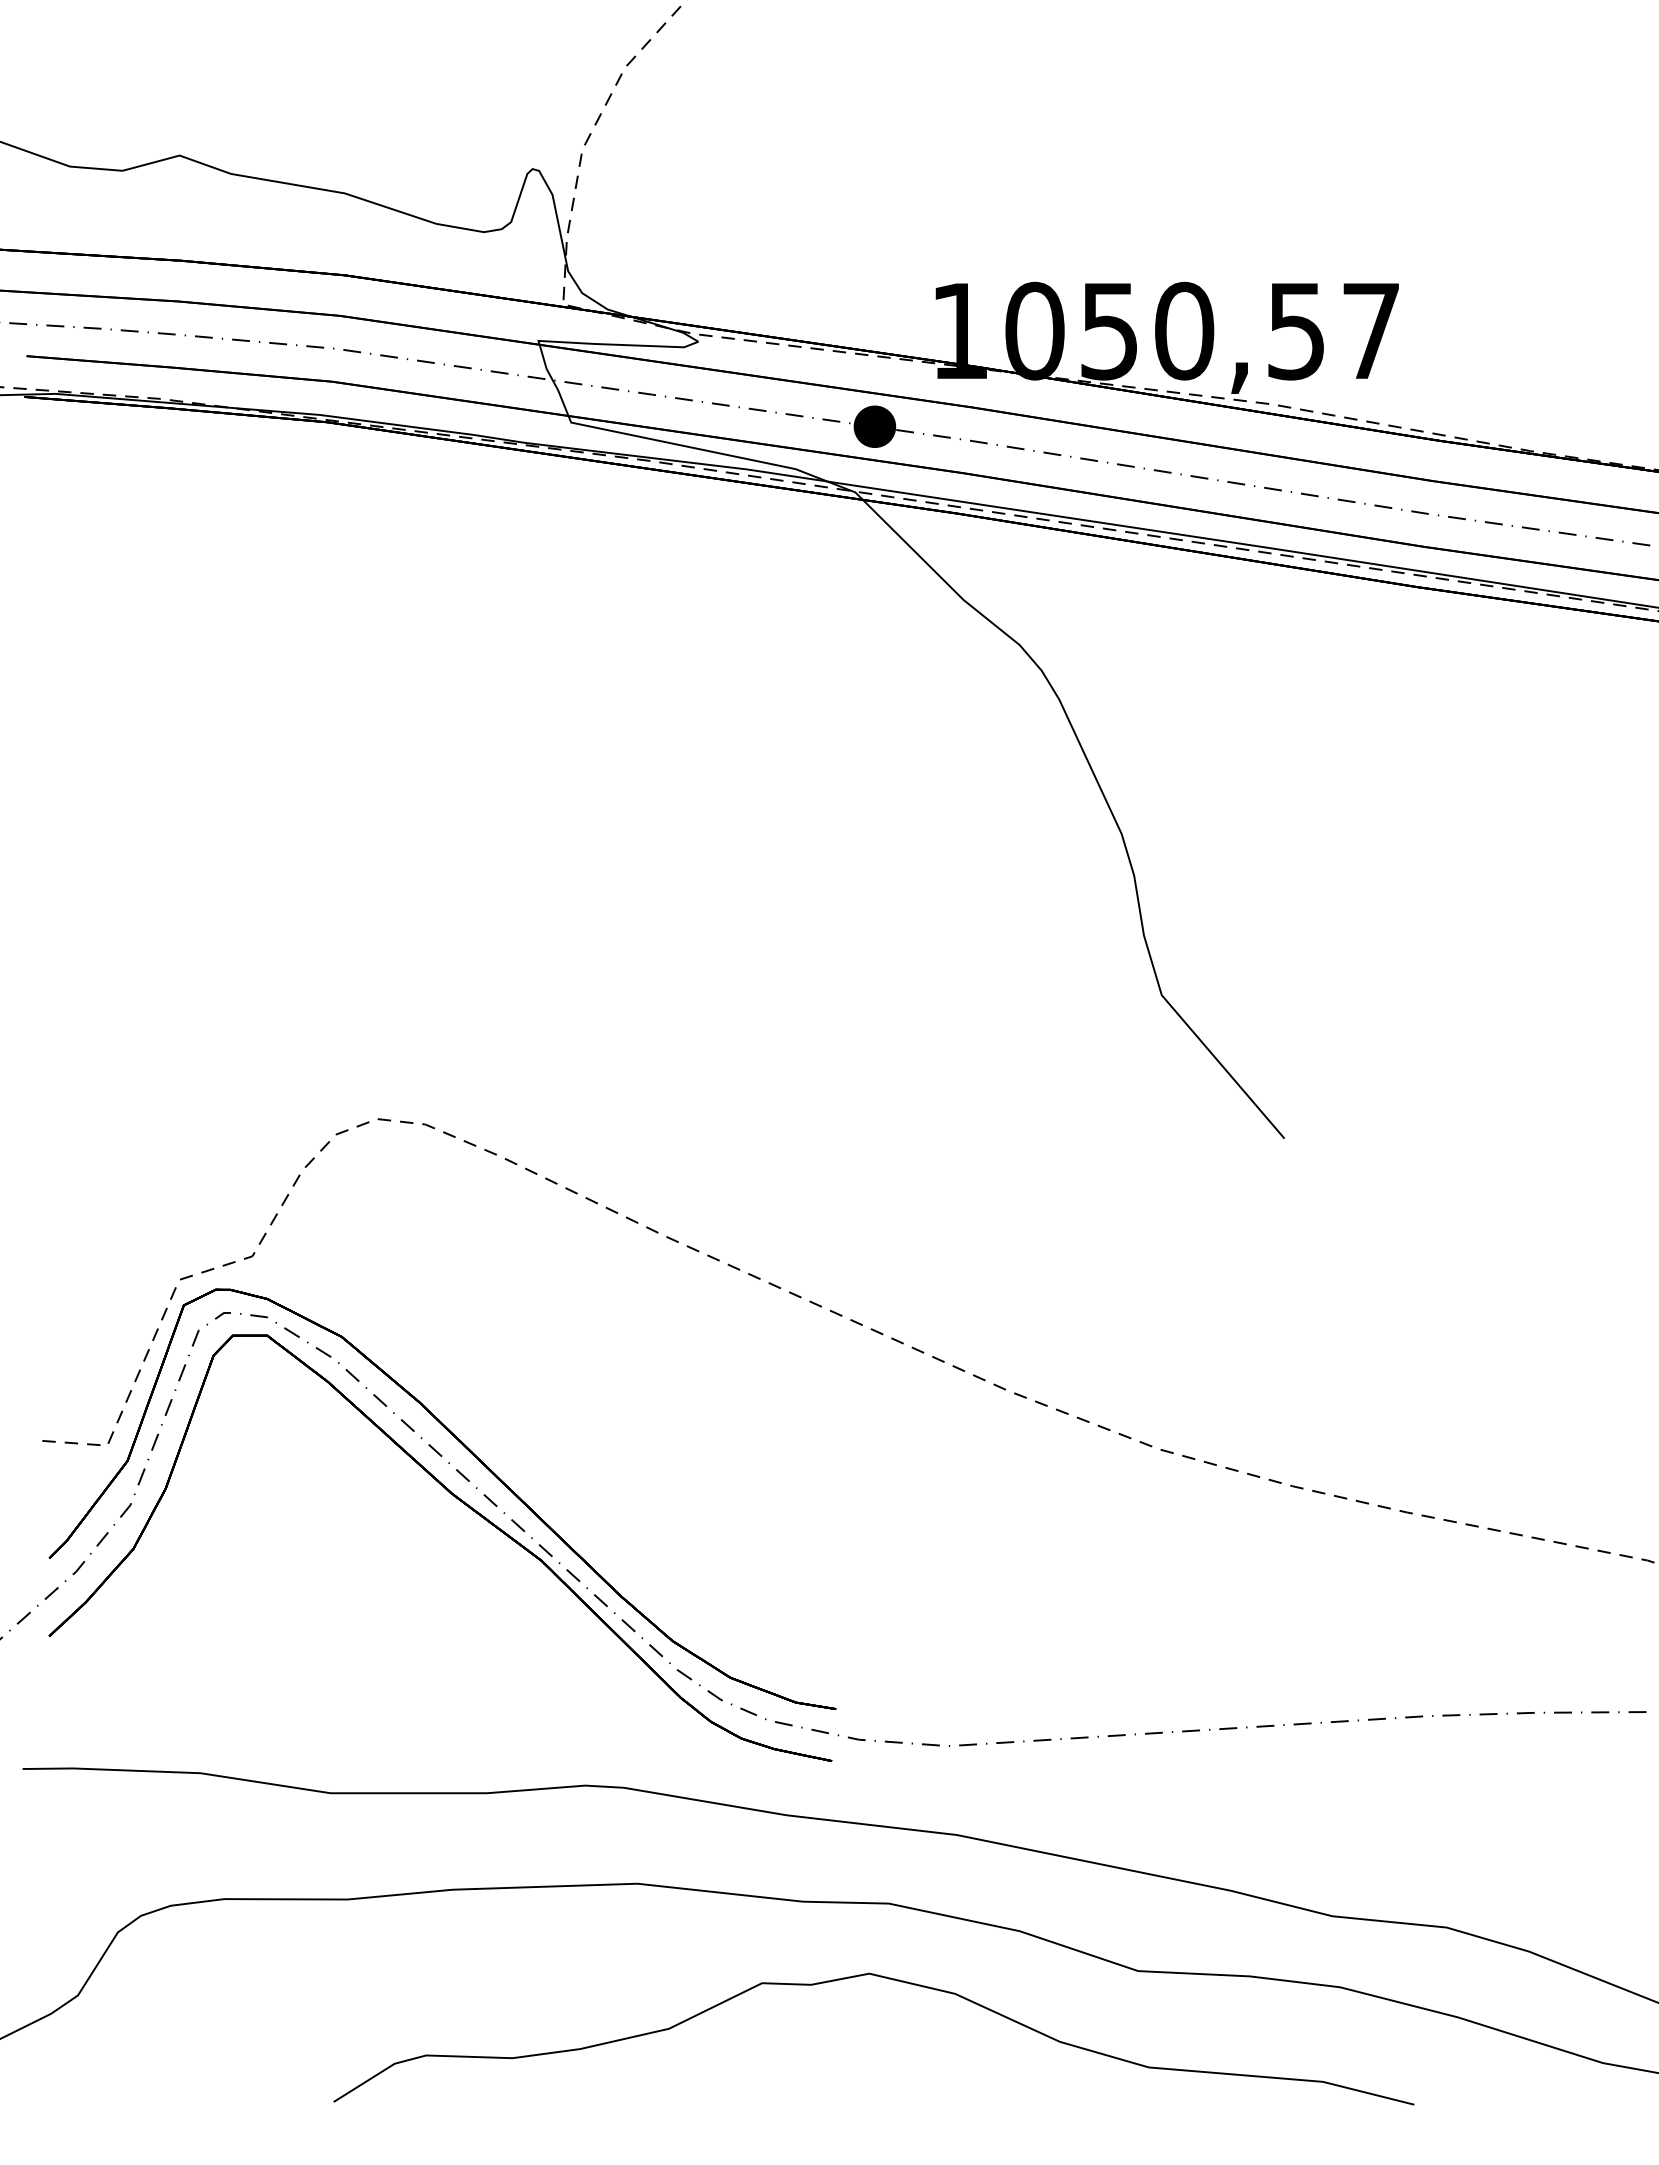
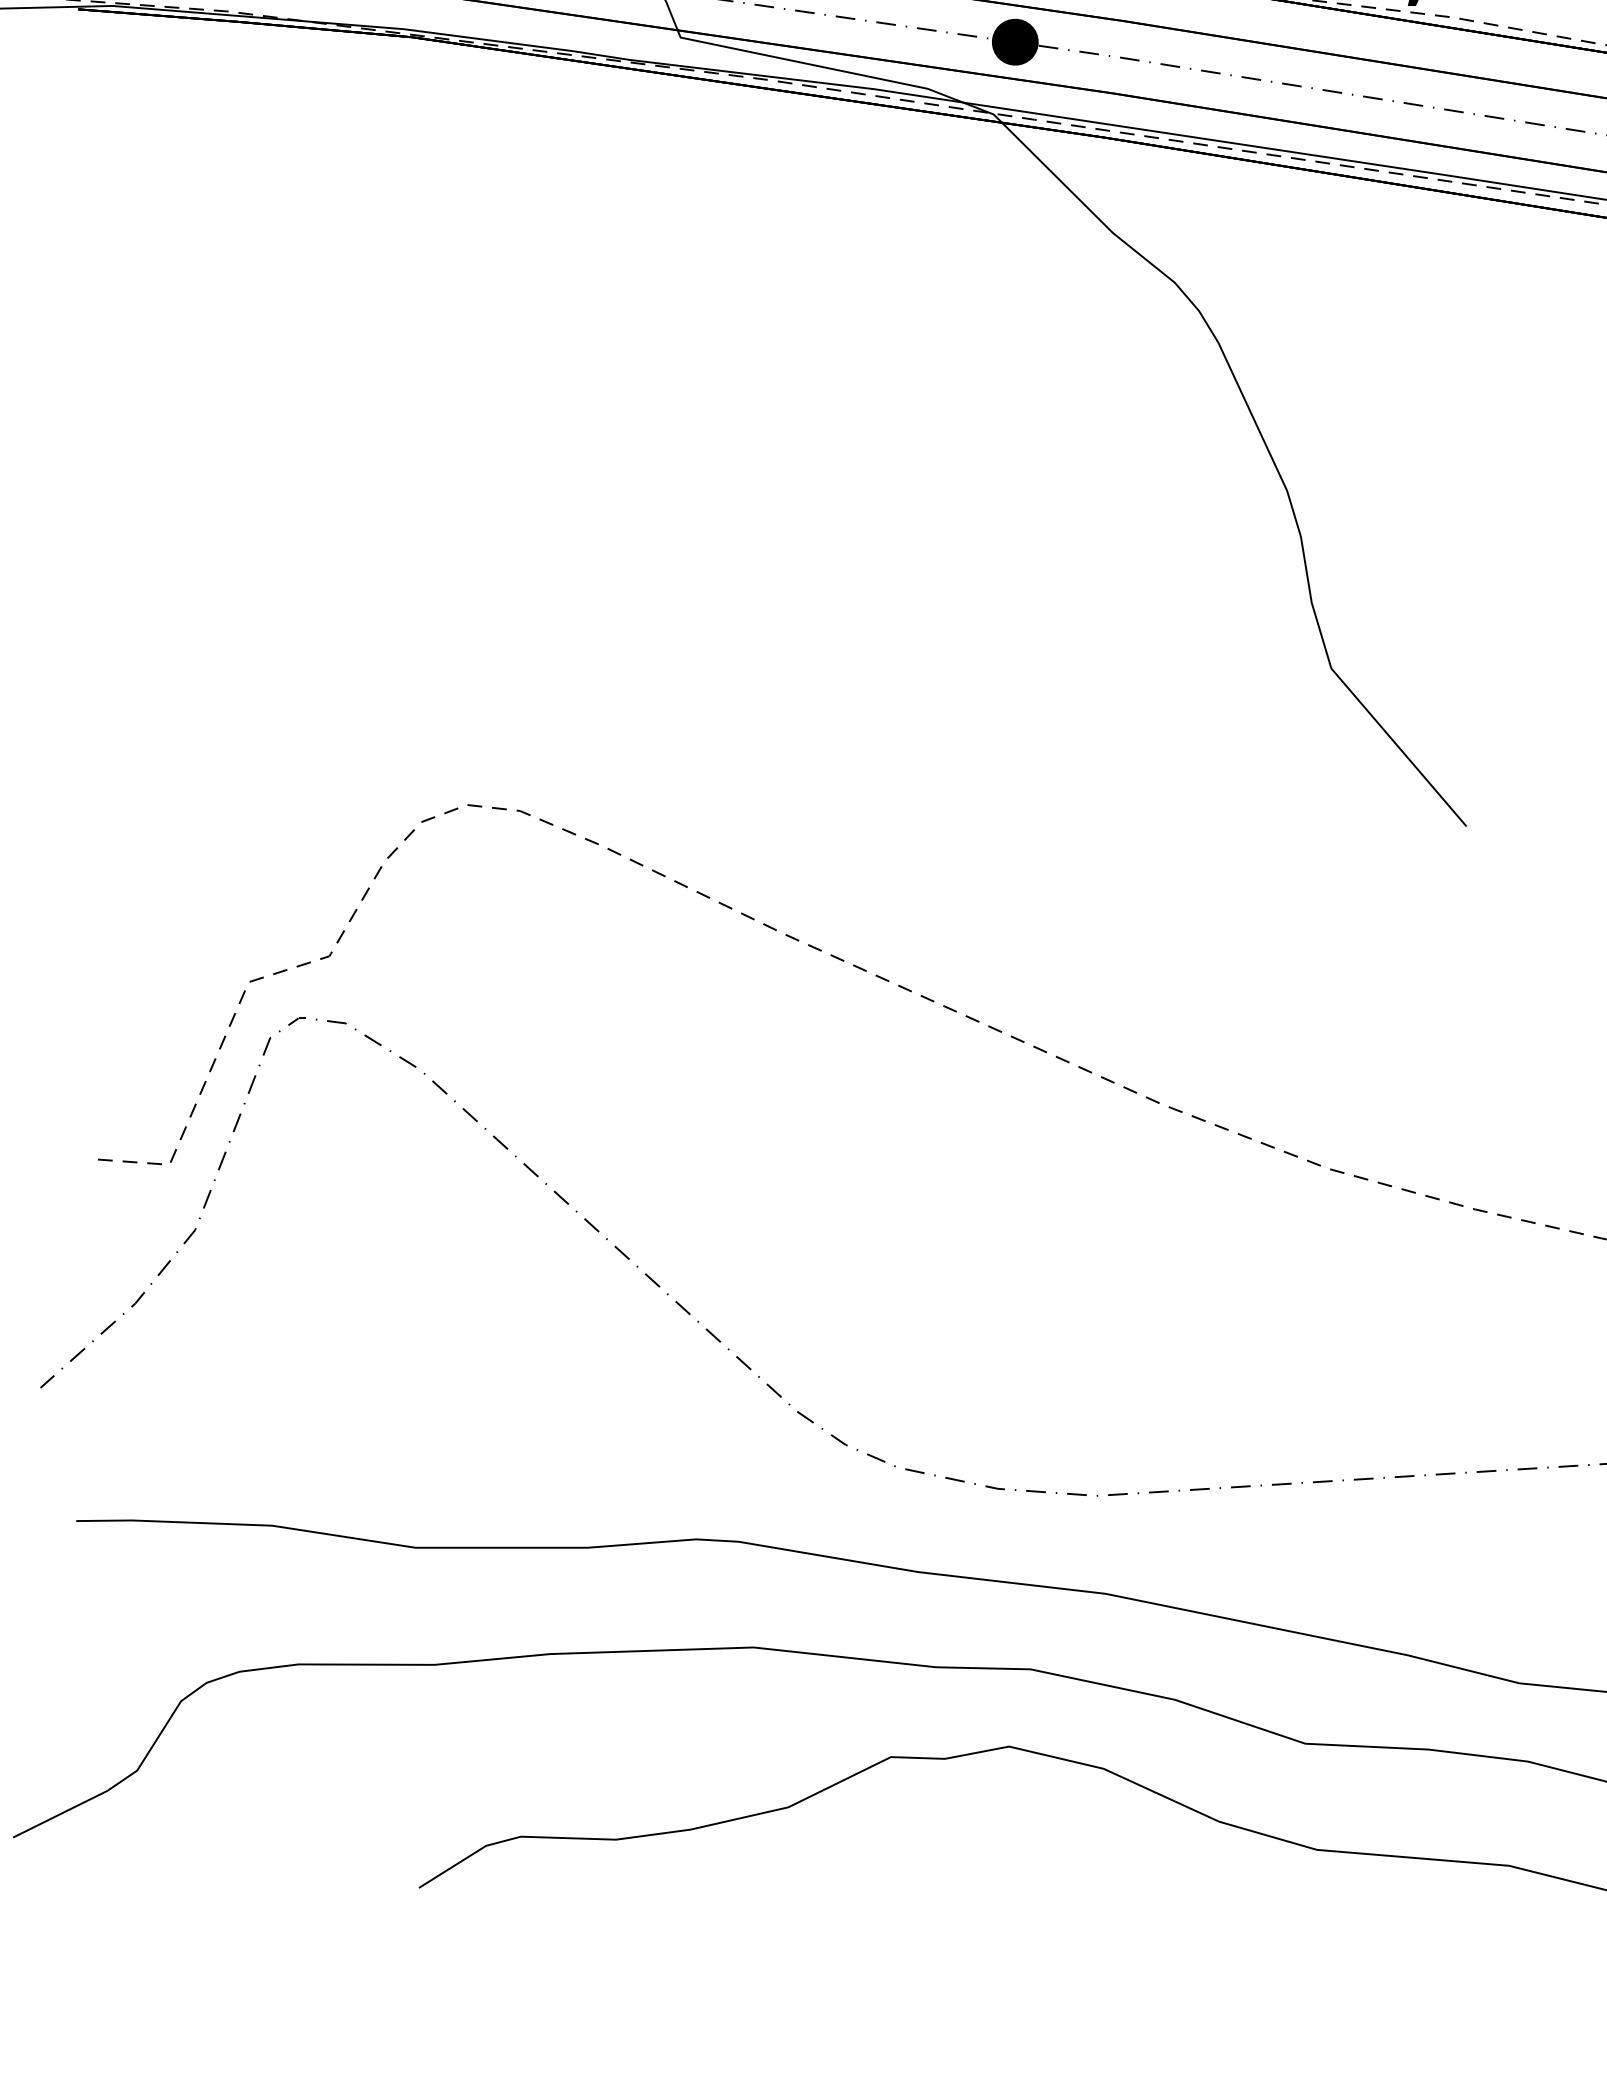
part: (462, 1503) -> (560, 1228), removed

